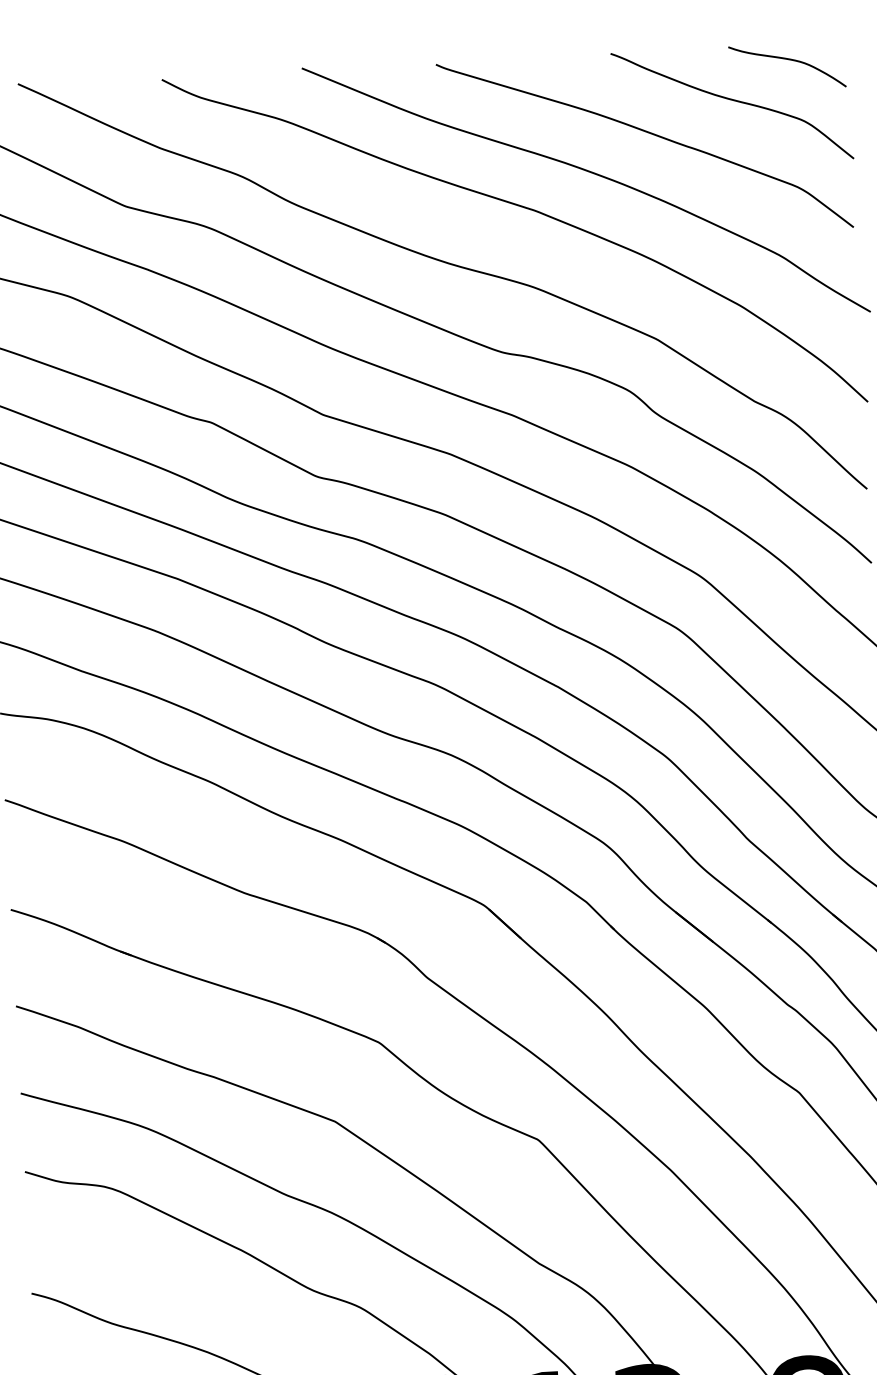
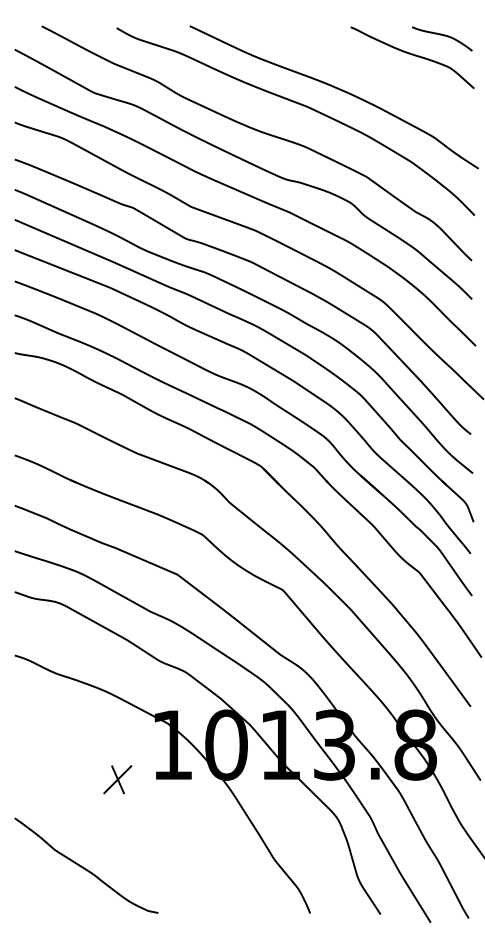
curve: (649, 134) -> (368, 70), removed

